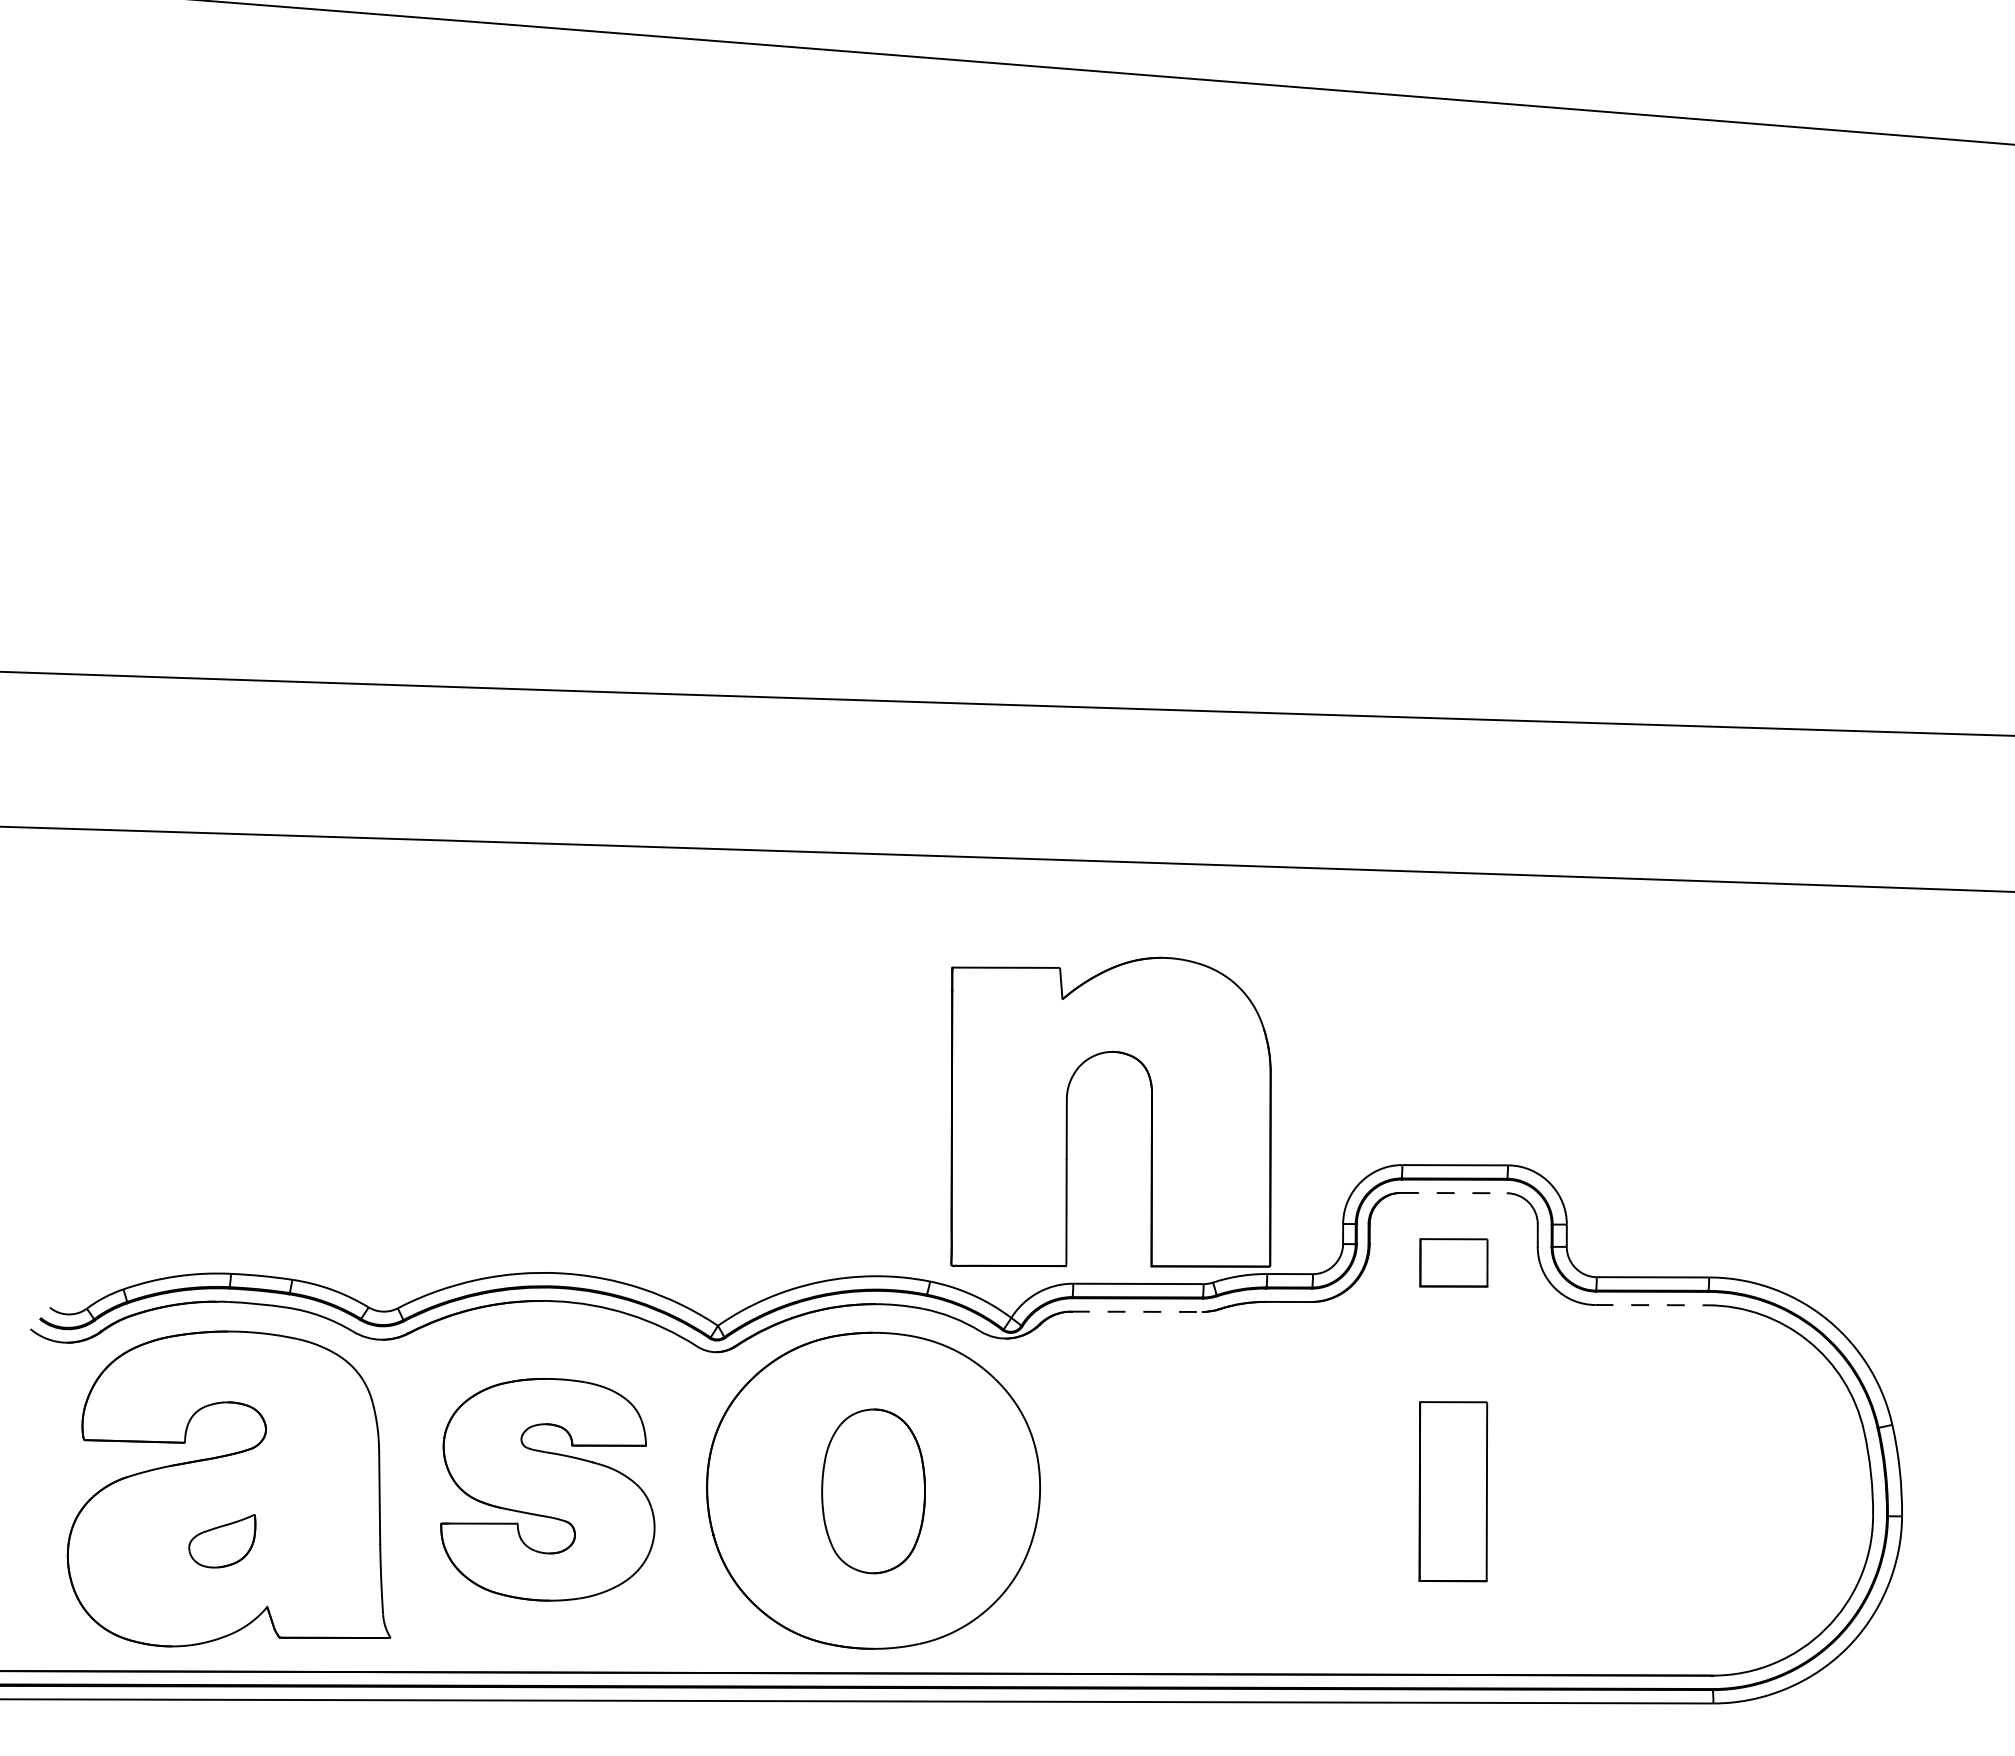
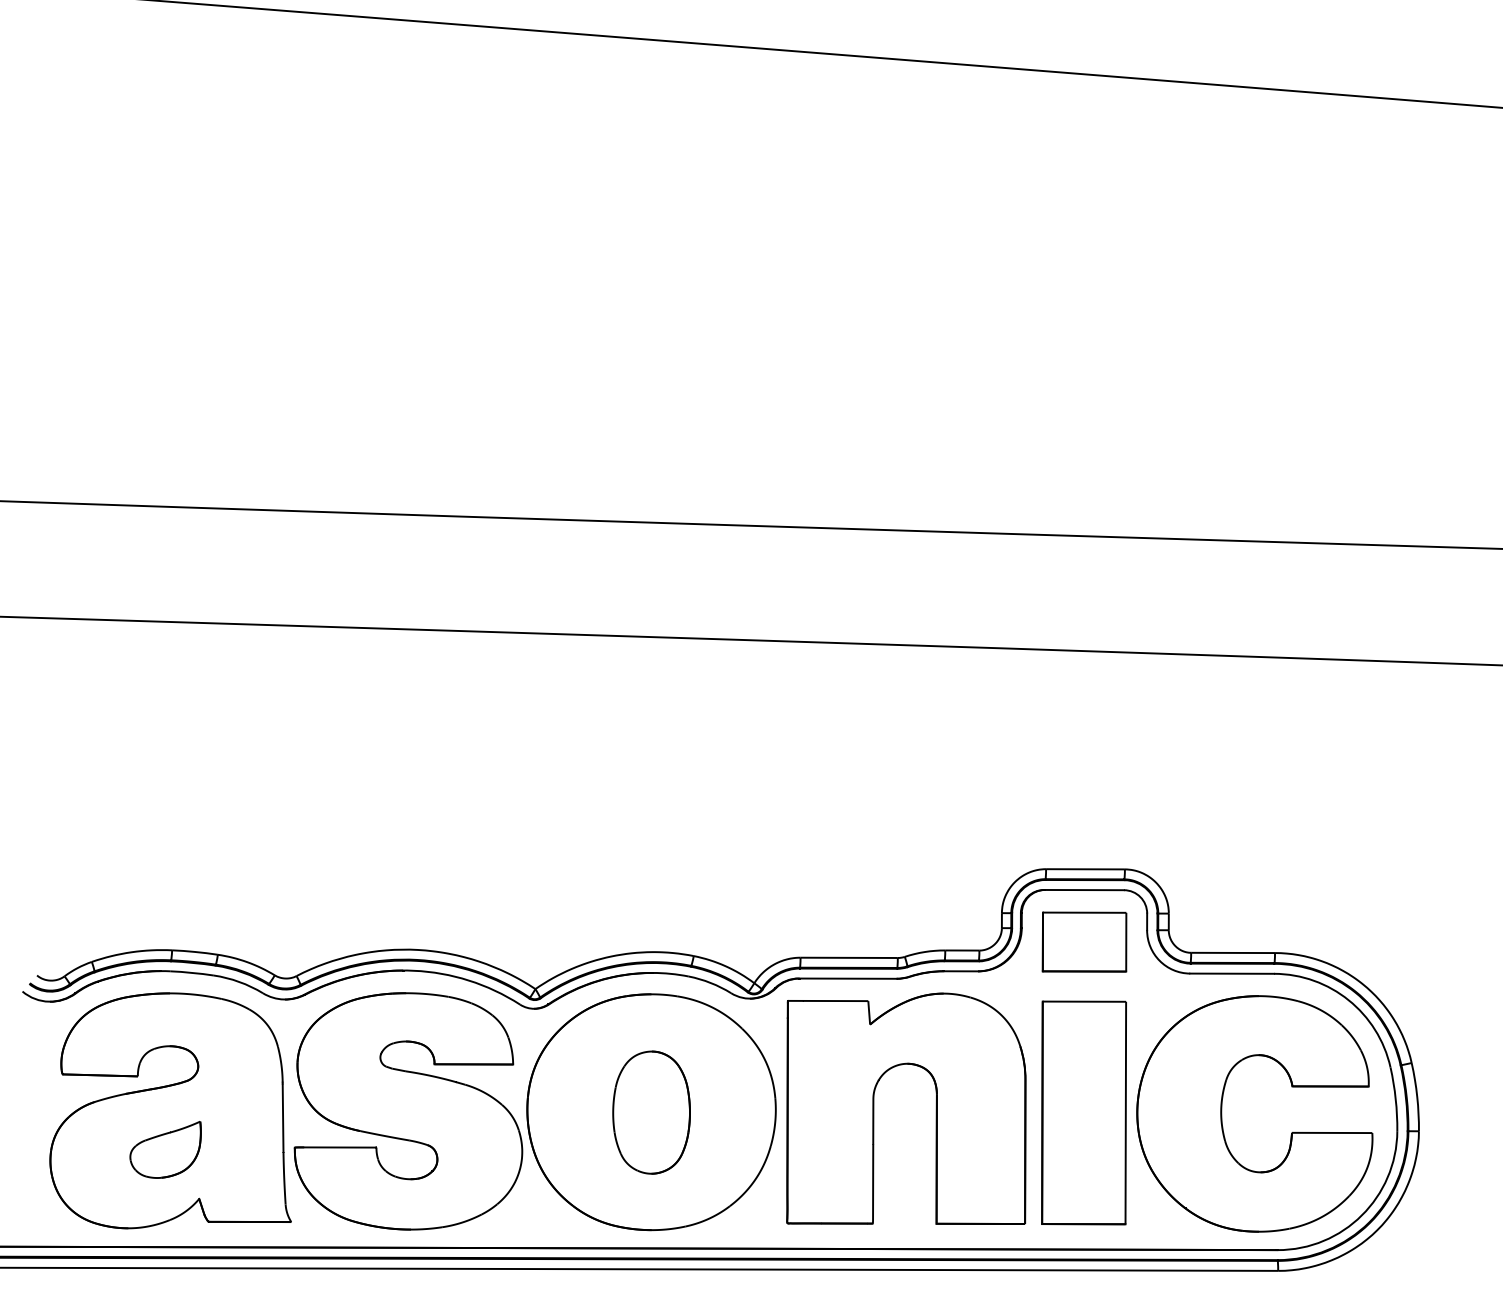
part: (1151, 1111) -> (936, 1108), moved
line: (1453, 1193) -> (1084, 890), dashed -> solid
part: (1453, 1262) -> (1084, 941), size x1.67
line: (1652, 1305) -> (1232, 973), dashed -> solid
line: (1137, 1311) -> (848, 978), dashed -> solid
part: (547, 1489) -> (408, 1111), size x1.43
part: (1453, 1491) -> (1084, 1112), size x1.67
part: (1638, 1497) -> (1222, 1117), added
part: (222, 1540) -> (165, 1149), size x1.43

